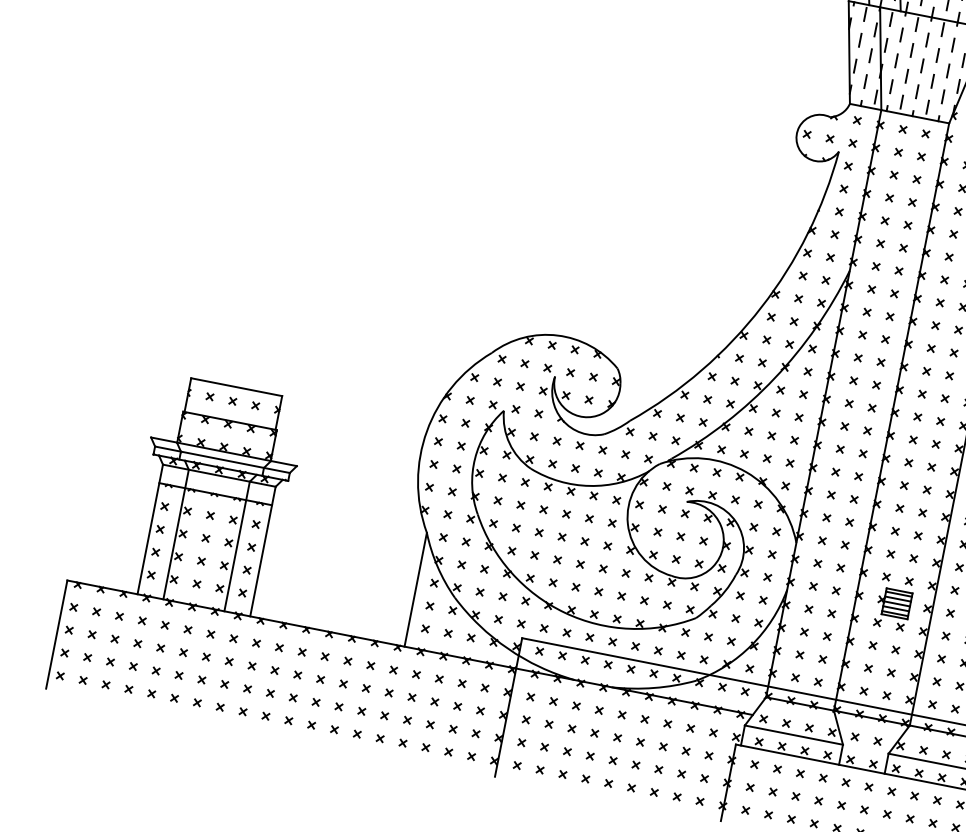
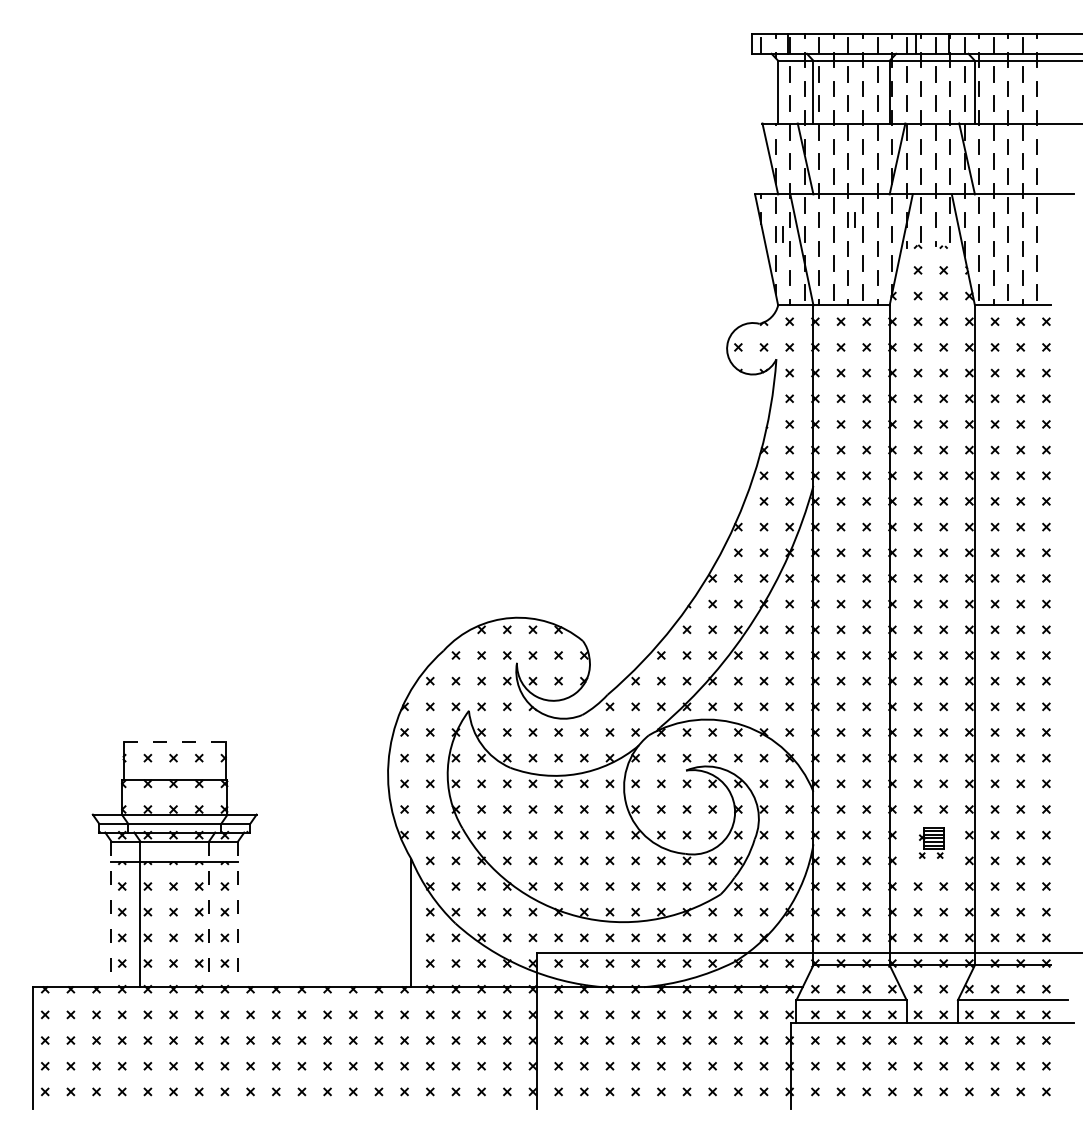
line: (932, 40) -> (854, 219), added
line: (866, 41) -> (782, 234), added
line: (237, 387) -> (175, 742), solid -> dashed
line: (150, 529) -> (111, 914), solid -> dashed
line: (237, 546) -> (209, 914), solid -> dashed
line: (263, 551) -> (238, 914), solid -> dashed
part: (892, 609) -> (931, 843), size x0.7

